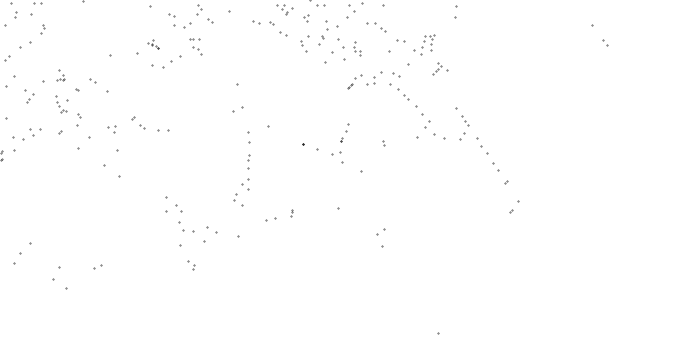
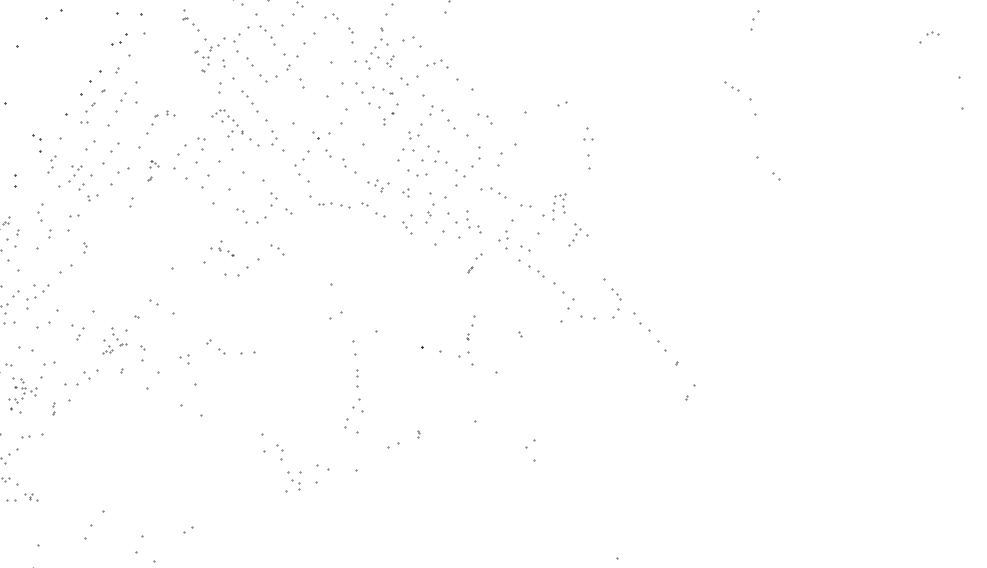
part: (194, 38) -> (325, 203), moved
part: (153, 44) -> (222, 248), size x1.67
part: (357, 47) -> (473, 221), size x1.43
part: (437, 68) -> (574, 234), size x1.43
part: (61, 75) -> (107, 346), moved
part: (371, 80) -> (503, 235), moved
part: (178, 213) -> (279, 452), size x0.71
part: (190, 265) -> (295, 484), moved

